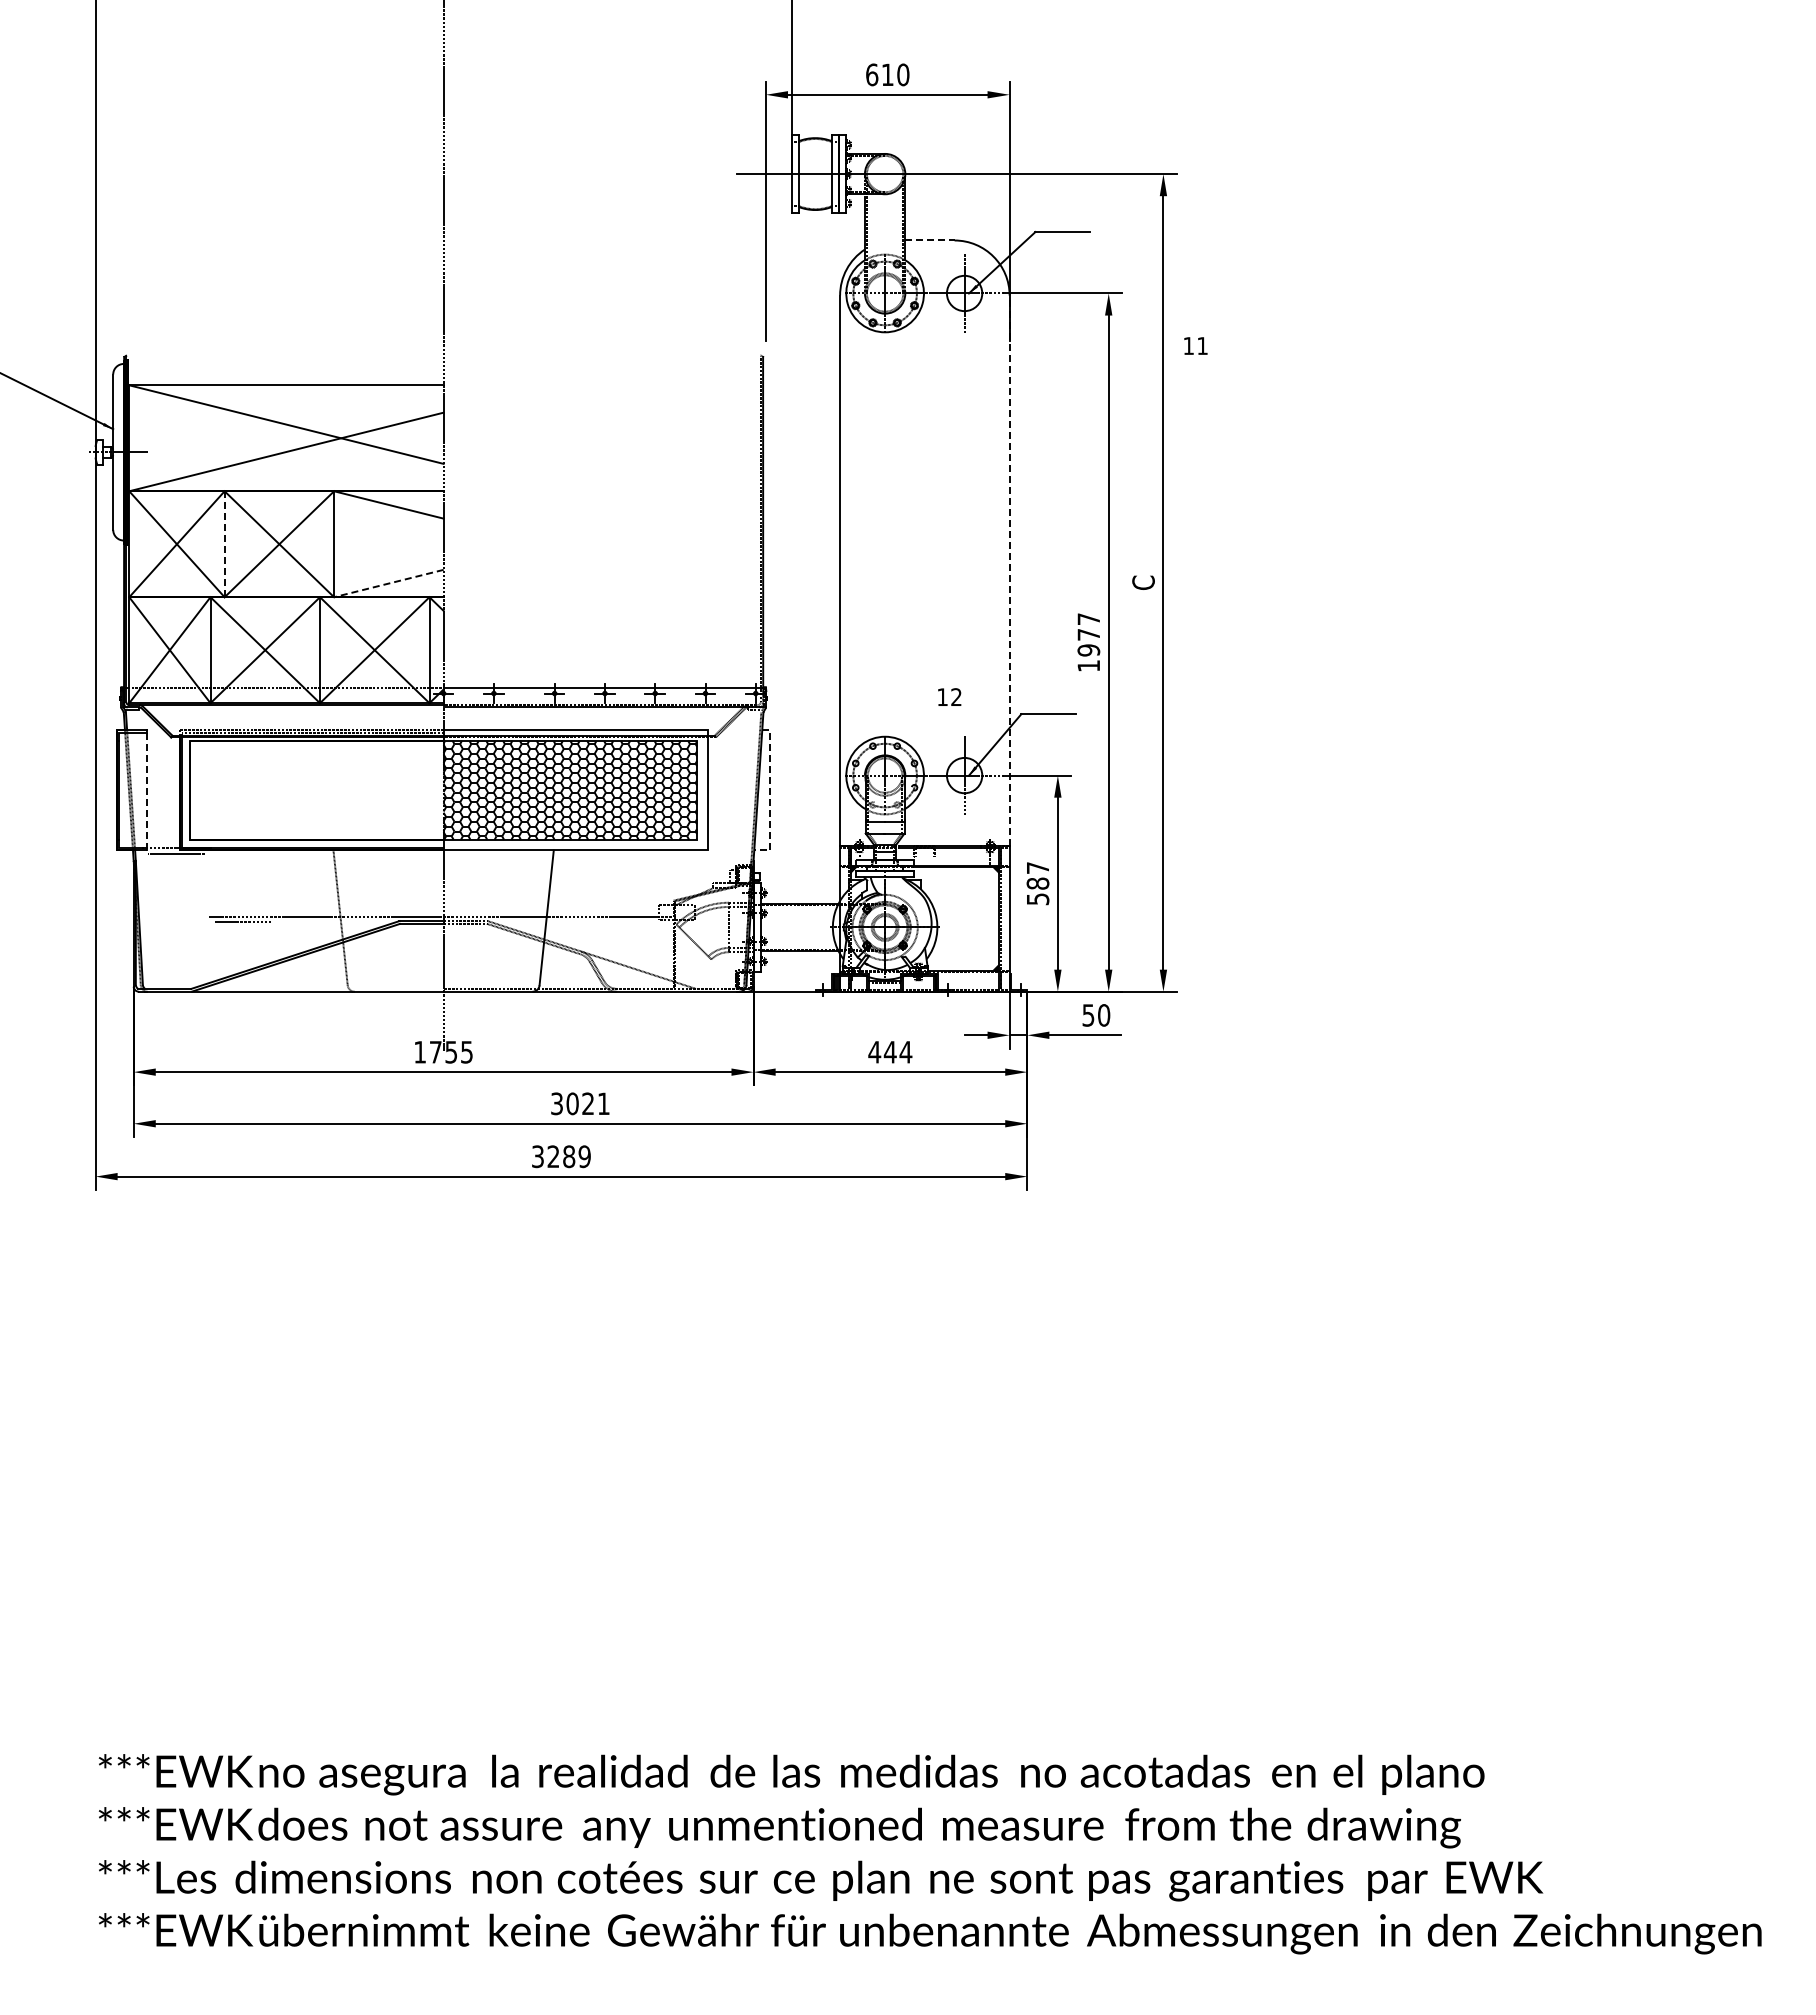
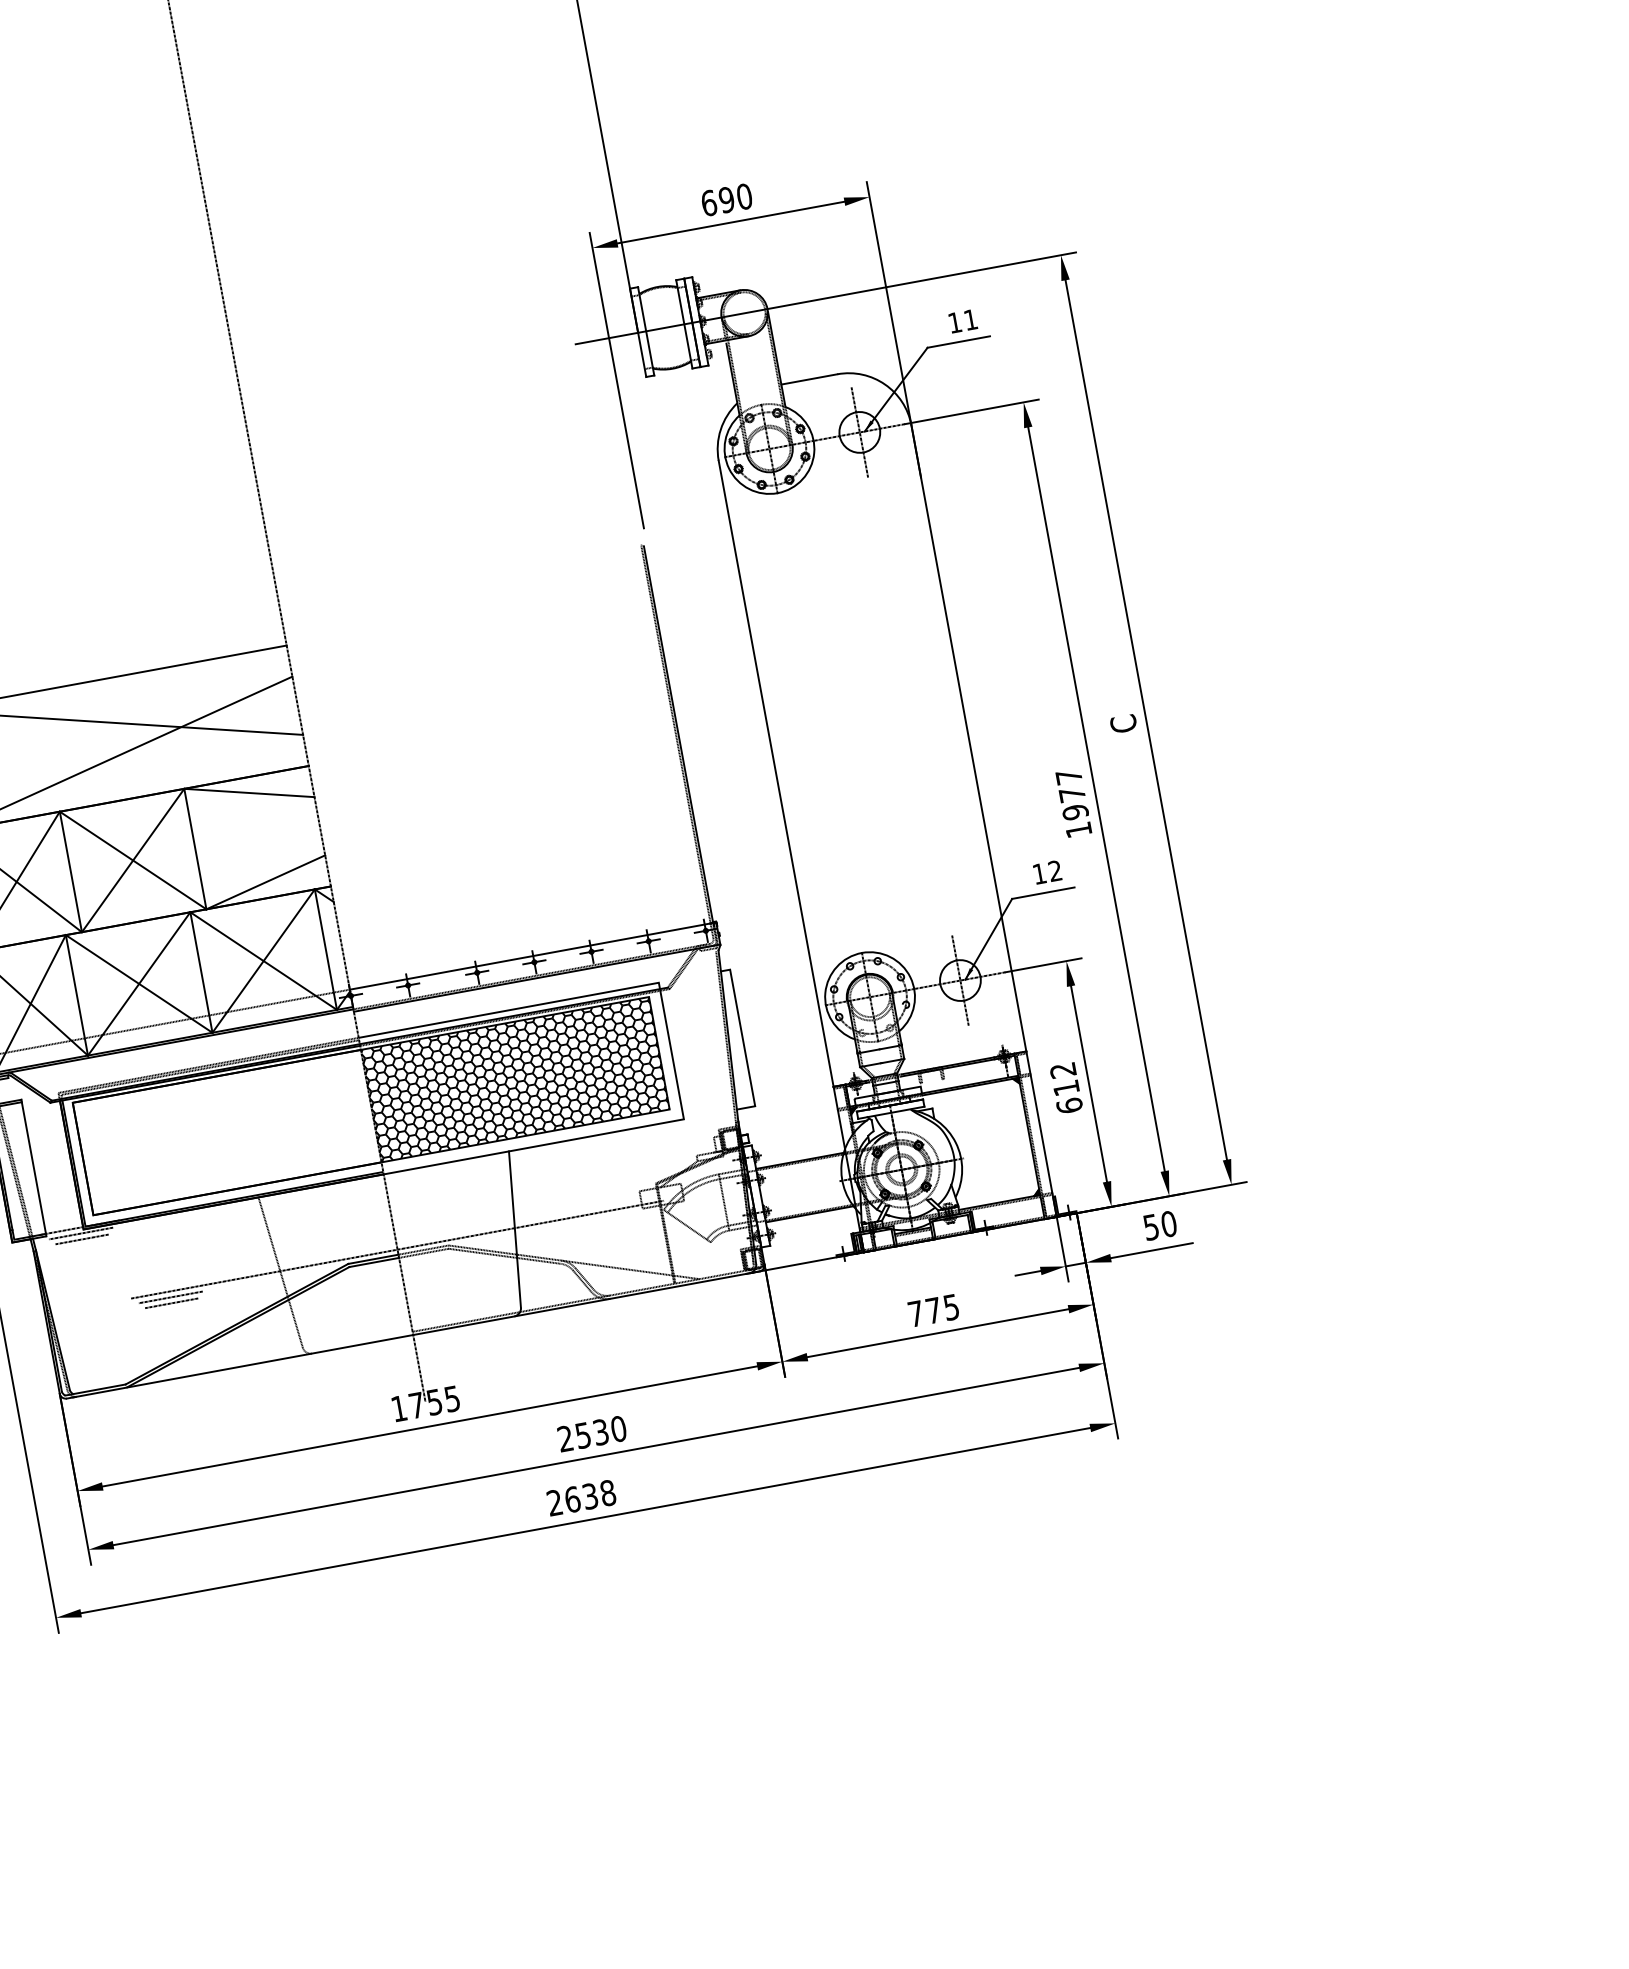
text: (887, 74) -> (726, 199), 610 -> 690
line: (929, 240) -> (808, 379), dashed -> solid
text: (1195, 345) -> (962, 320), moved
line: (224, 544) -> (70, 872), dashed -> solid
line: (1009, 570) -> (968, 738), dashed -> solid
line: (388, 583) -> (265, 882), dashed -> solid
text: (949, 696) -> (1047, 871), moved
line: (146, 790) -> (33, 1168), dashed -> solid
line: (770, 794) -> (743, 1042), dashed -> solid
line: (176, 858) -> (81, 1239), added
text: (1037, 883) -> (1065, 1088), 587 -> 612
line: (242, 927) -> (171, 1303), added
text: (890, 1052) -> (933, 1310), 444 -> 775
text: (580, 1103) -> (592, 1433), 3021 -> 2530
text: (561, 1156) -> (581, 1497), 3289 -> 2638

